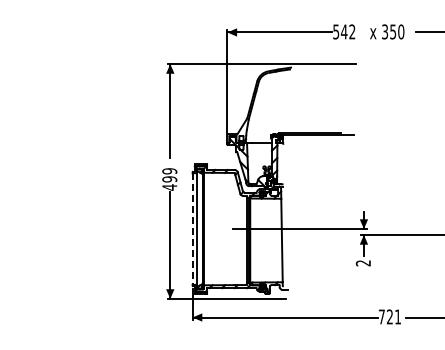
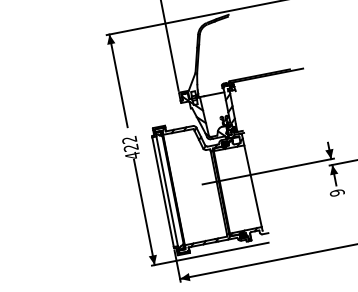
text: (169, 175) -> (130, 144), 499 -> 422
line: (192, 229) -> (163, 192), dashed -> solid
text: (363, 263) -> (337, 193), 2 -> 9

